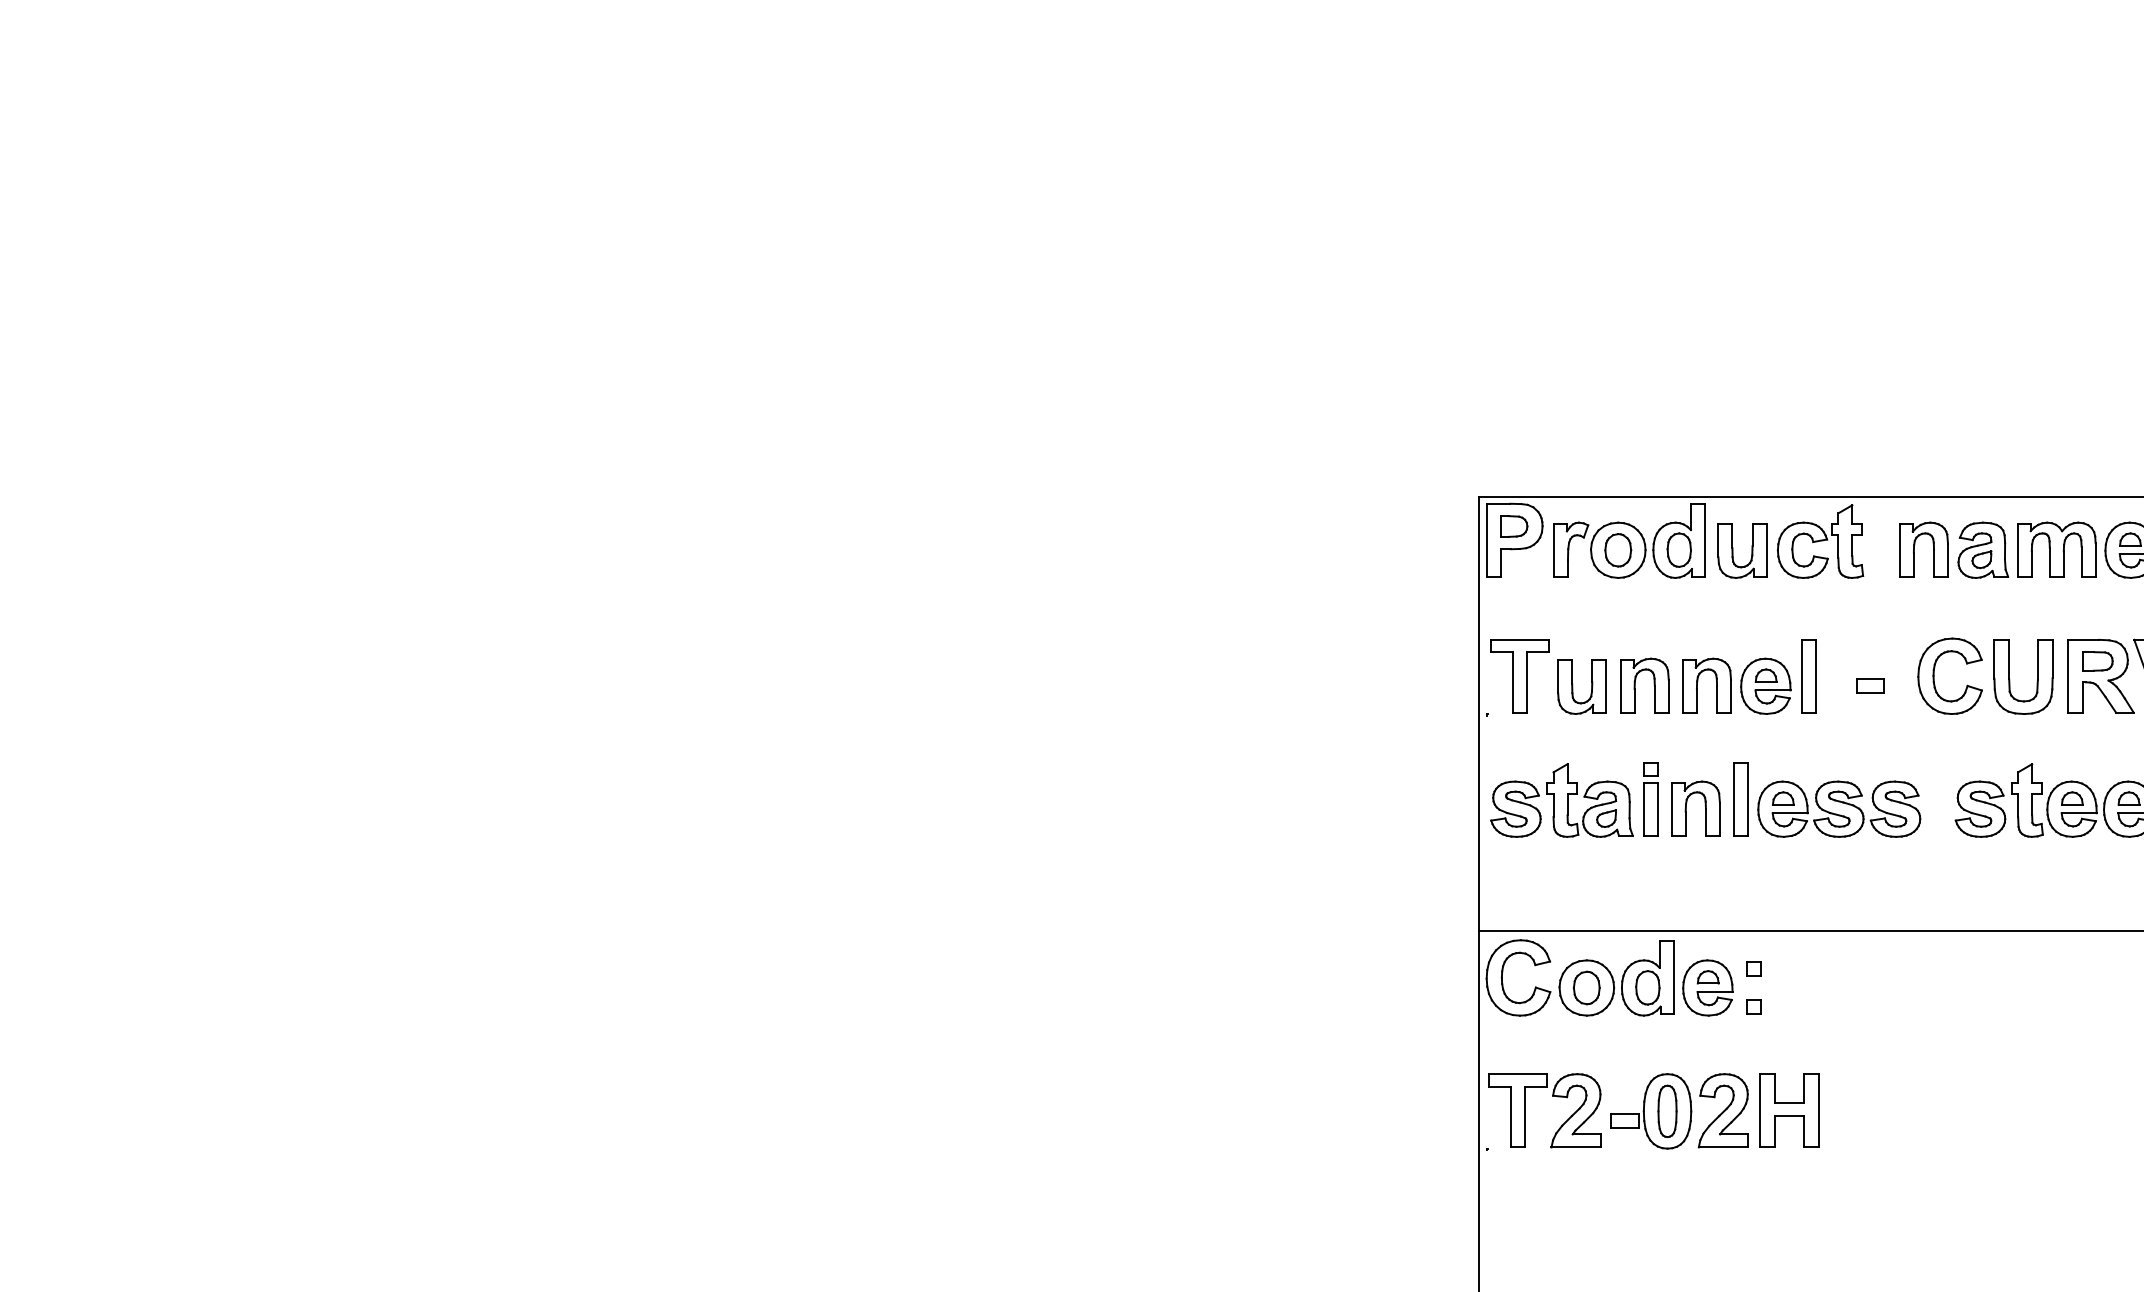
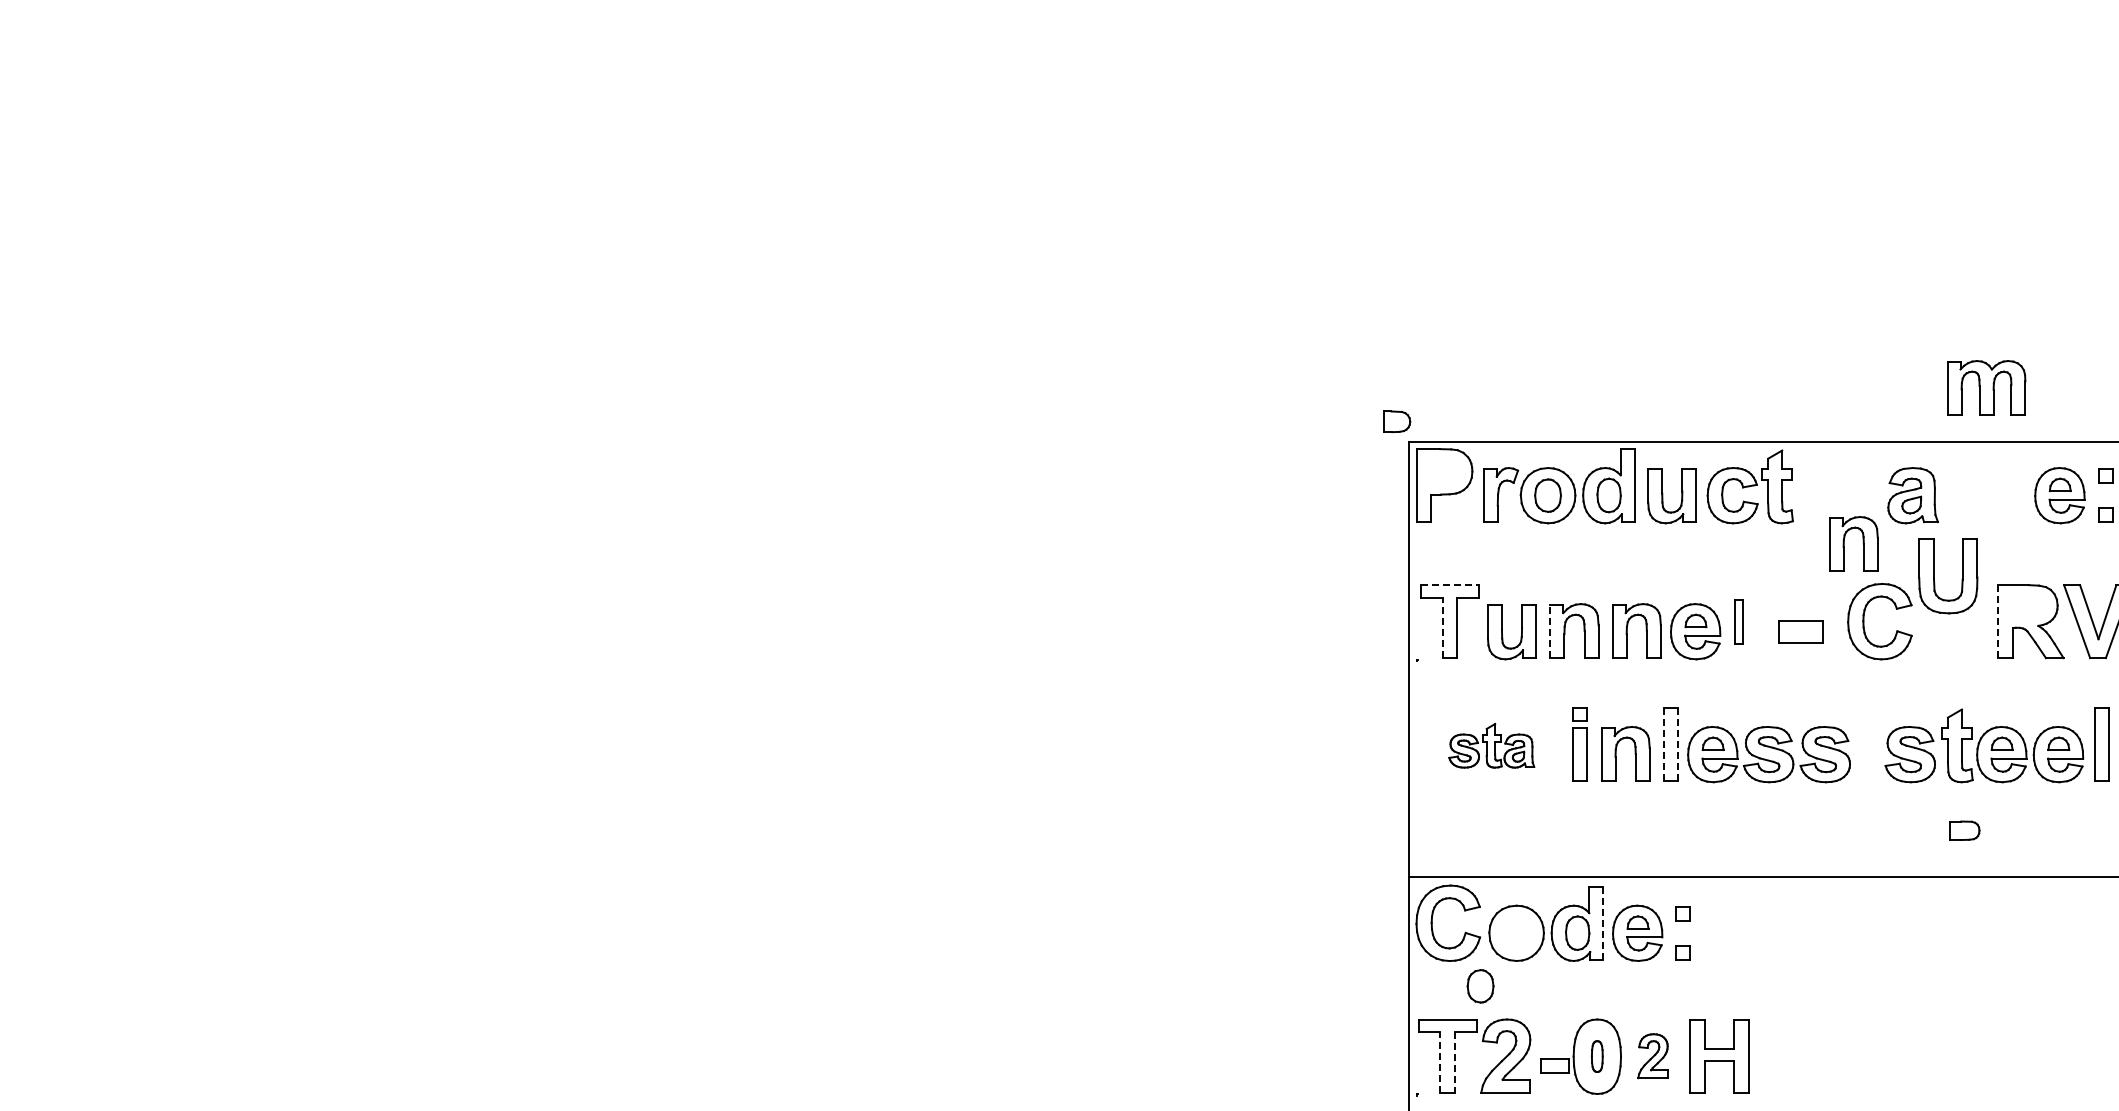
part: (1514, 526) -> (1397, 421), moved
part: (1914, 549) -> (1844, 543), moved
part: (2056, 549) -> (1986, 387), moved
line: (1520, 639) -> (1450, 584), solid -> dashed
part: (2097, 661) -> (1964, 830), moved
line: (2068, 675) -> (1998, 620), solid -> dashed
part: (1808, 676) -> (1738, 621), size x0.6
part: (2010, 679) -> (1935, 578), moved
line: (1512, 682) -> (1442, 627), solid -> dashed
line: (1620, 685) -> (1550, 630), solid -> dashed
part: (1870, 685) -> (1800, 630), size x1.6
line: (1734, 798) -> (1664, 743), solid -> dashed
line: (1748, 799) -> (1678, 744), solid -> dashed
part: (1561, 800) -> (1491, 745), size x0.6
line: (1673, 978) -> (1603, 923), solid -> dashed
part: (1586, 987) -> (1480, 985), moved
part: (1667, 1110) -> (1597, 1055), size x0.6
part: (1722, 1110) -> (1652, 1055), size x0.6
line: (1510, 1116) -> (1440, 1061), solid -> dashed
line: (1525, 1117) -> (1455, 1062), solid -> dashed

